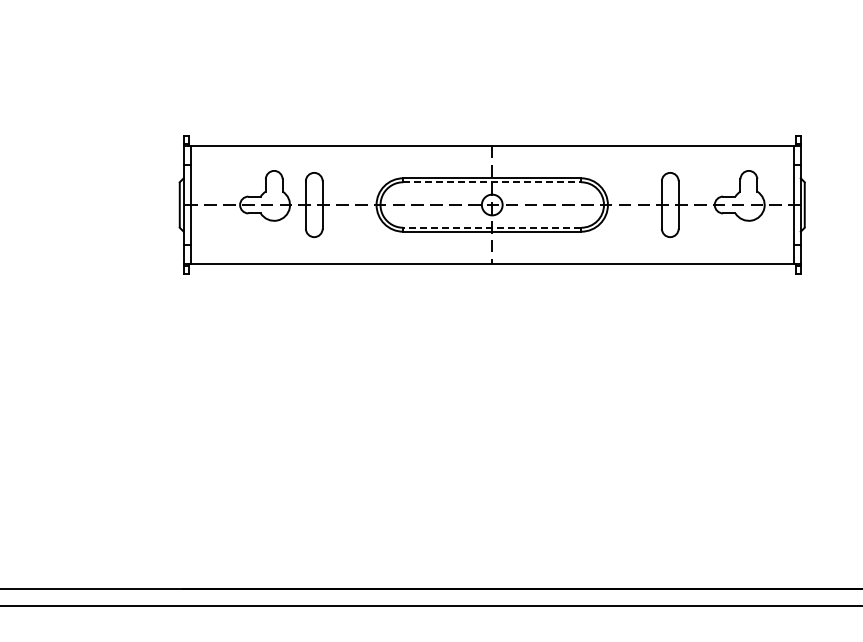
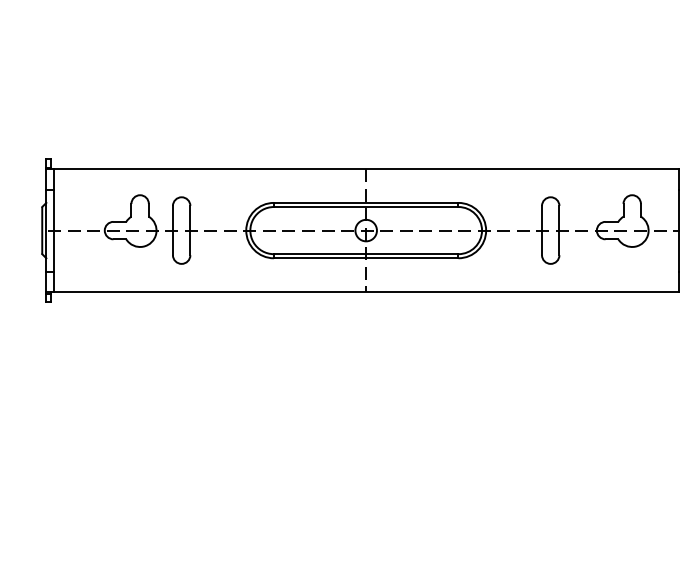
line: (492, 182) -> (366, 207), dashed -> solid
line: (492, 227) -> (366, 253), dashed -> solid

